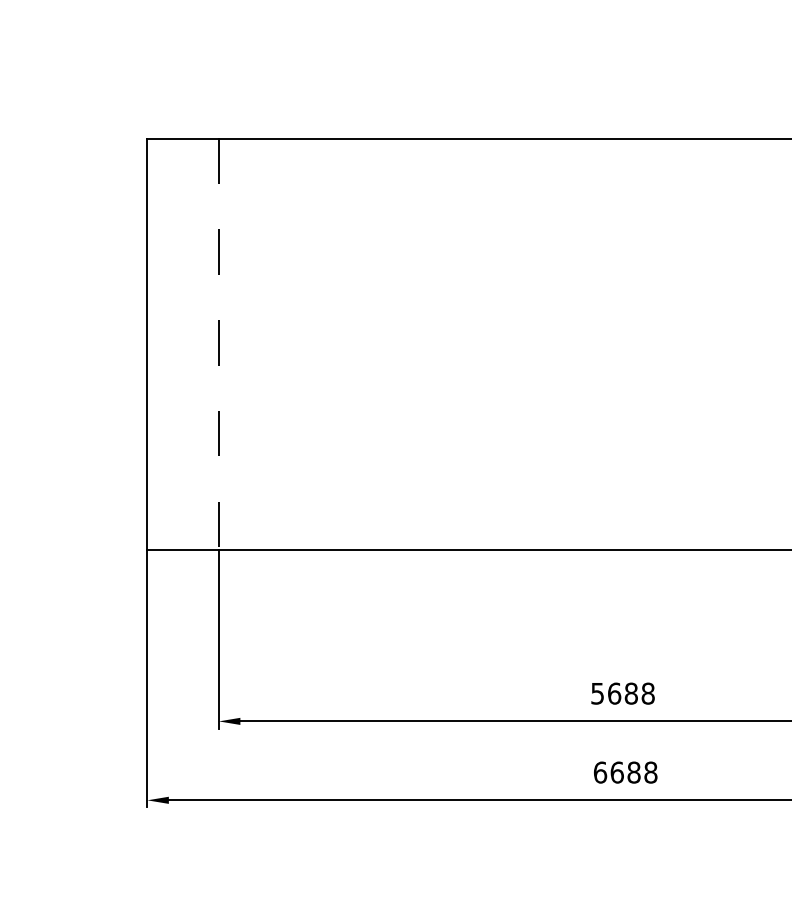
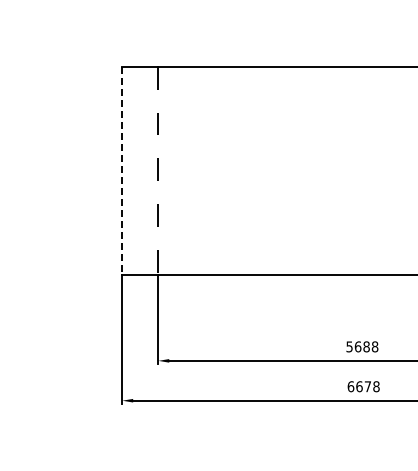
line: (147, 344) -> (122, 170), solid -> dashed
text: (633, 772) -> (367, 386), 6688 -> 6678

